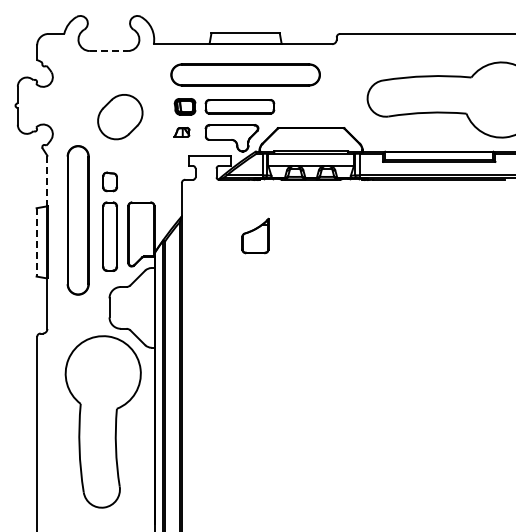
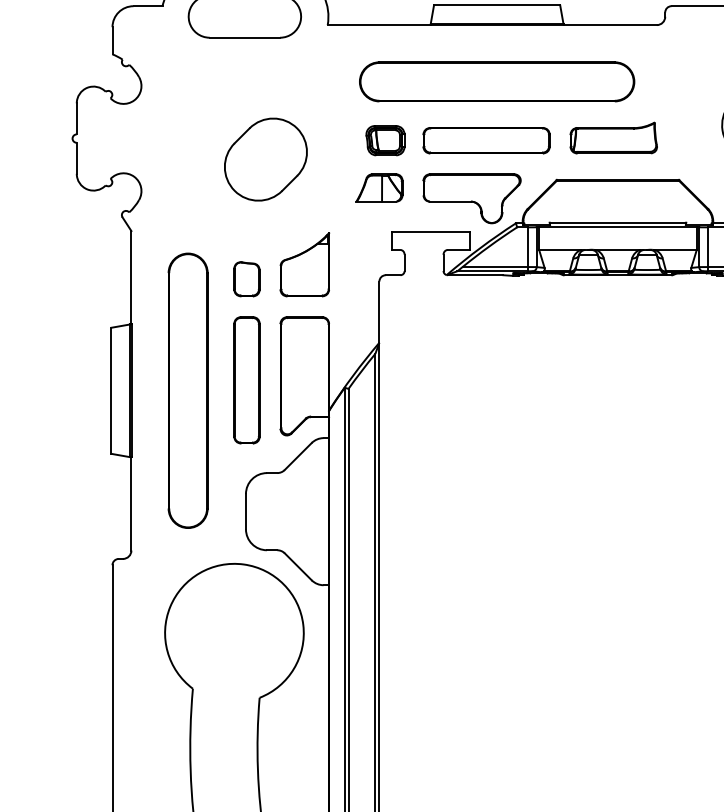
line: (109, 51) -> (245, 38), dashed -> solid
part: (308, 105) -> (613, 138), added
part: (181, 132) -> (378, 188), size x1.67
line: (47, 181) -> (131, 278), dashed -> solid
part: (77, 220) -> (186, 391), moved
part: (255, 235) -> (304, 263), moved
line: (36, 242) -> (111, 391), dashed -> solid

